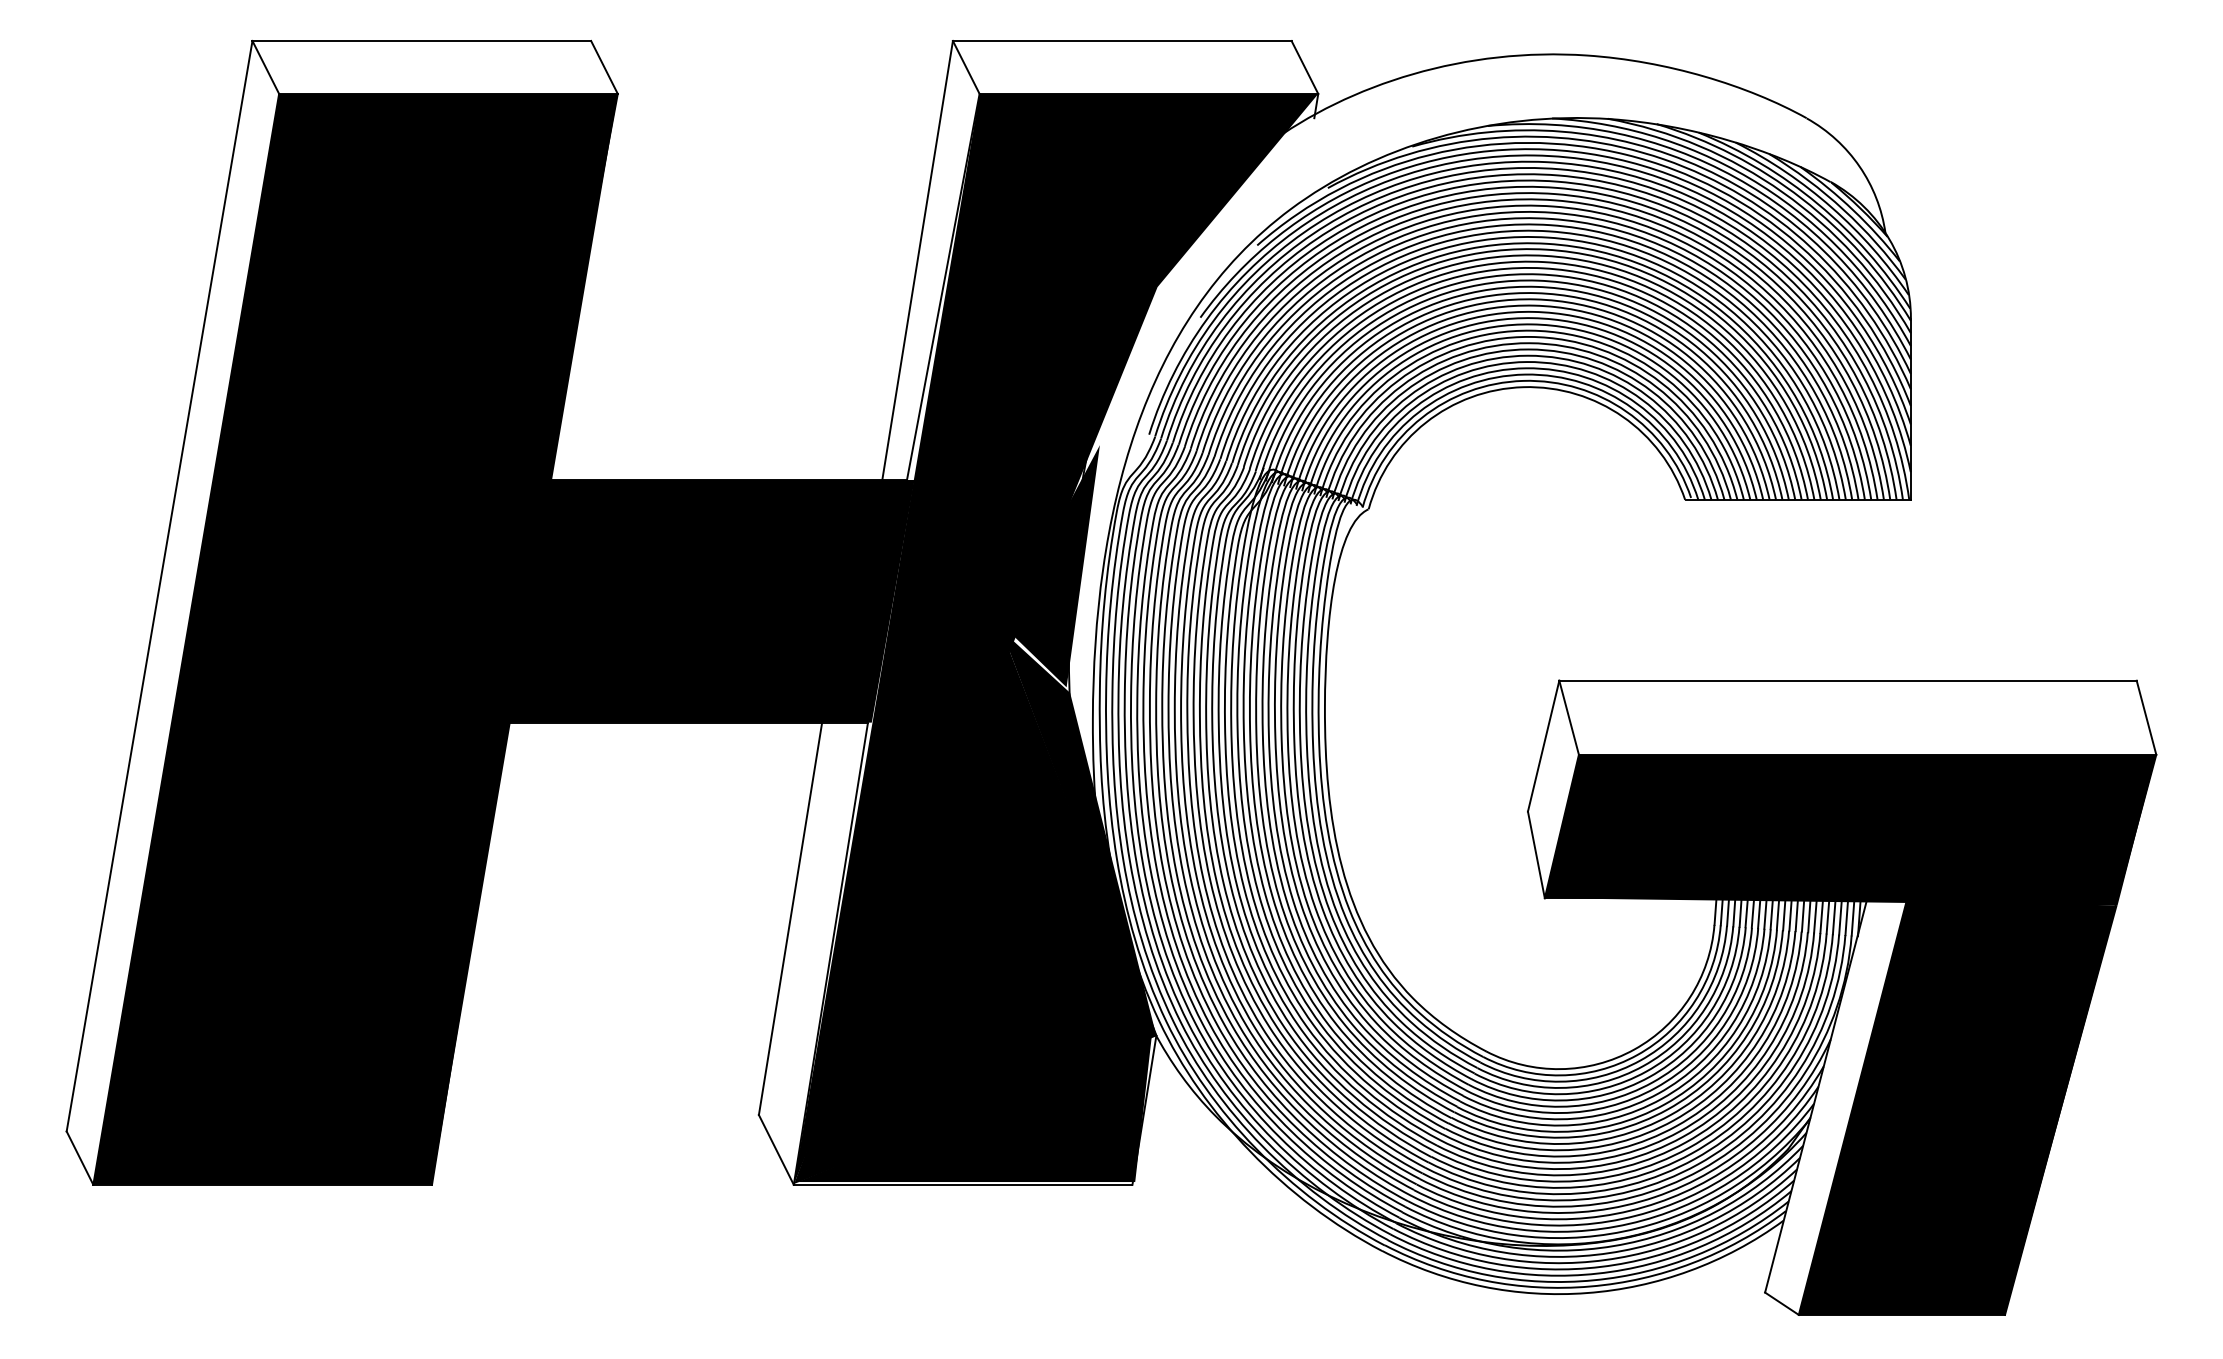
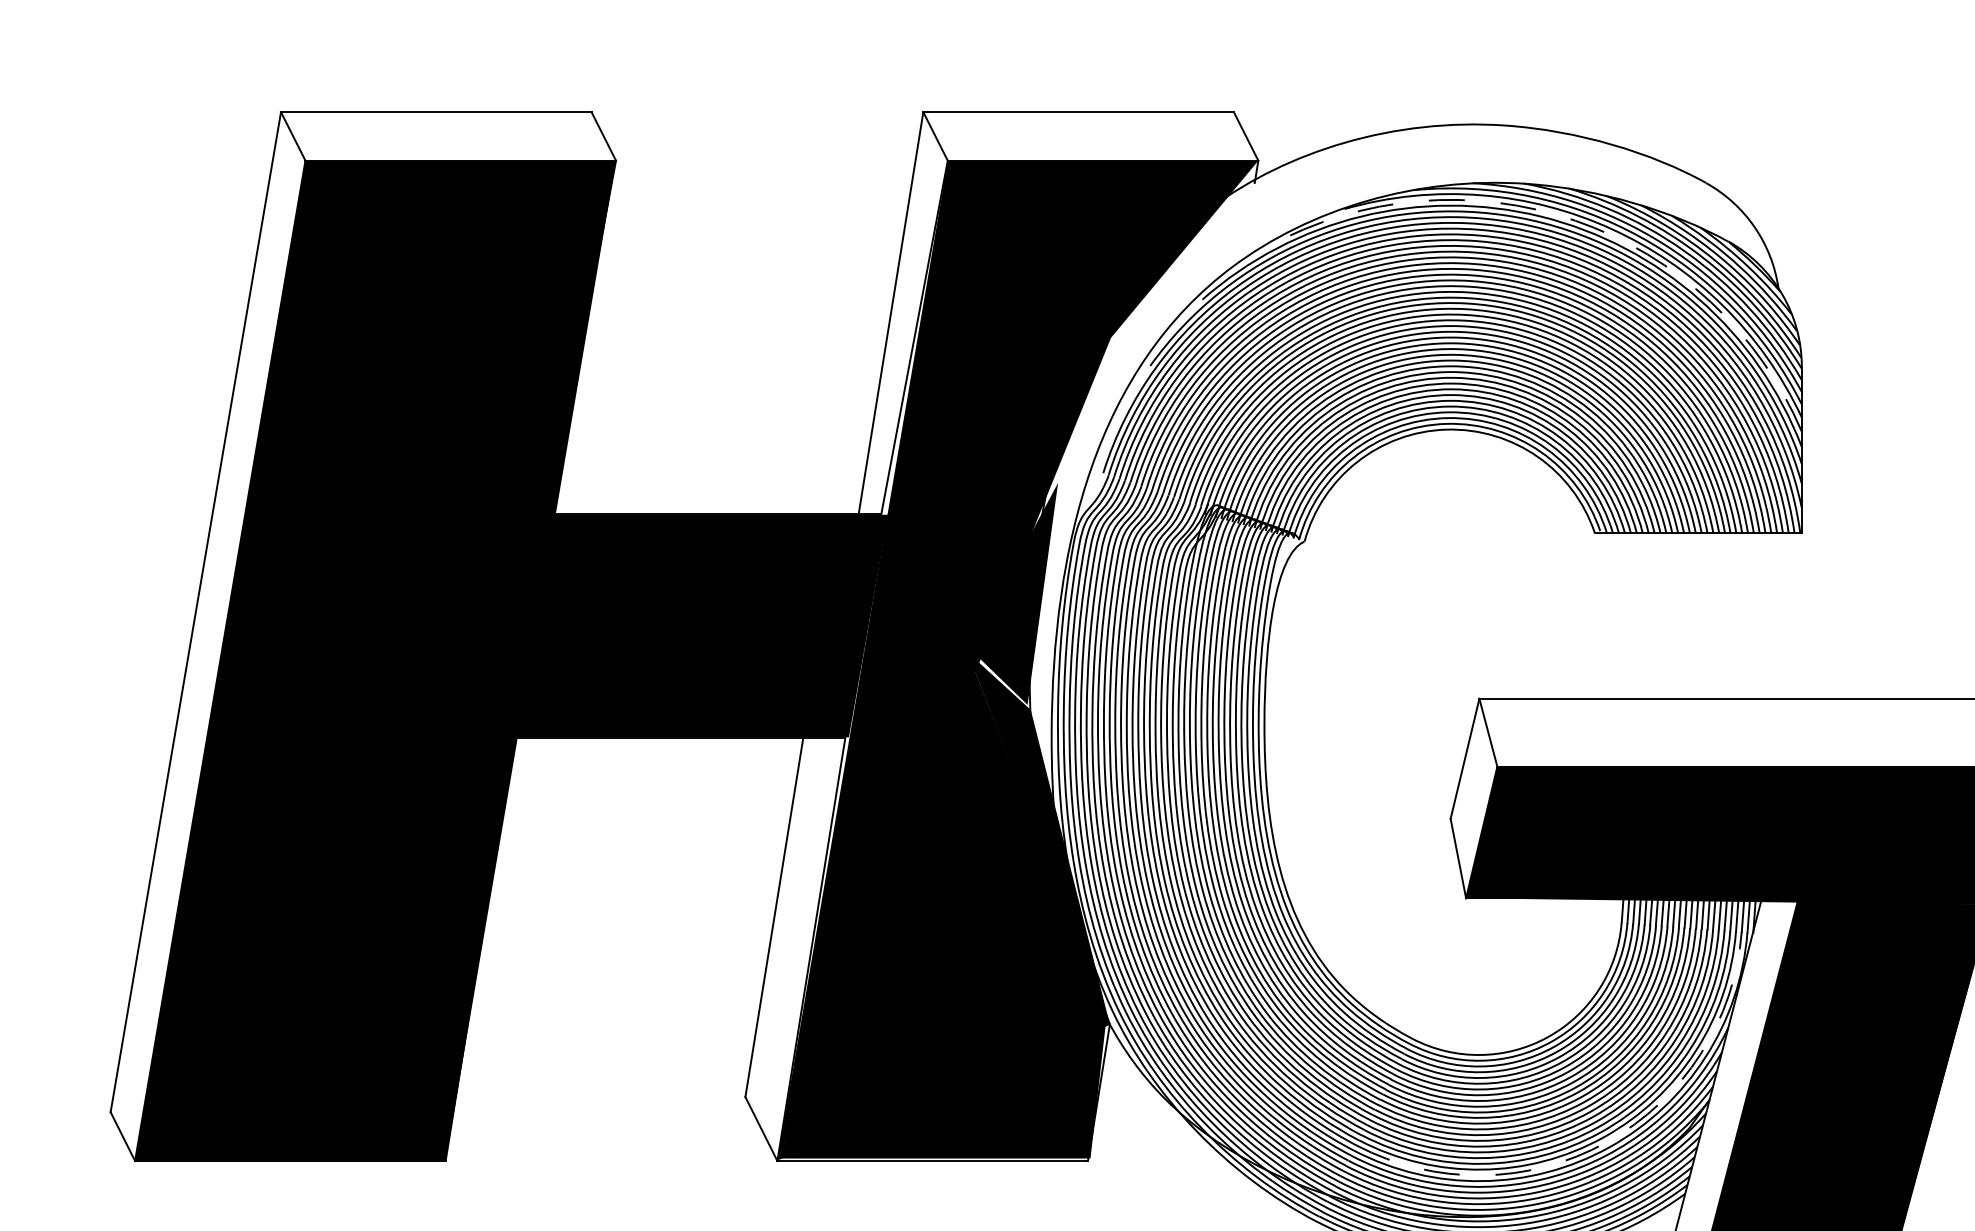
arc: (1663, 159) -> (1574, 220), solid -> dashed
arc: (1698, 1164) -> (1607, 1142), solid -> dashed

